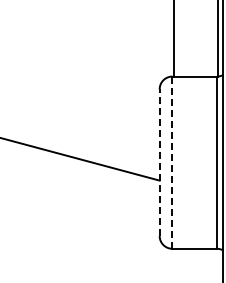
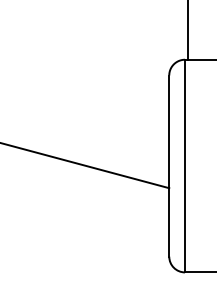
line: (159, 162) -> (169, 165), dashed -> solid
line: (172, 163) -> (185, 167), dashed -> solid

